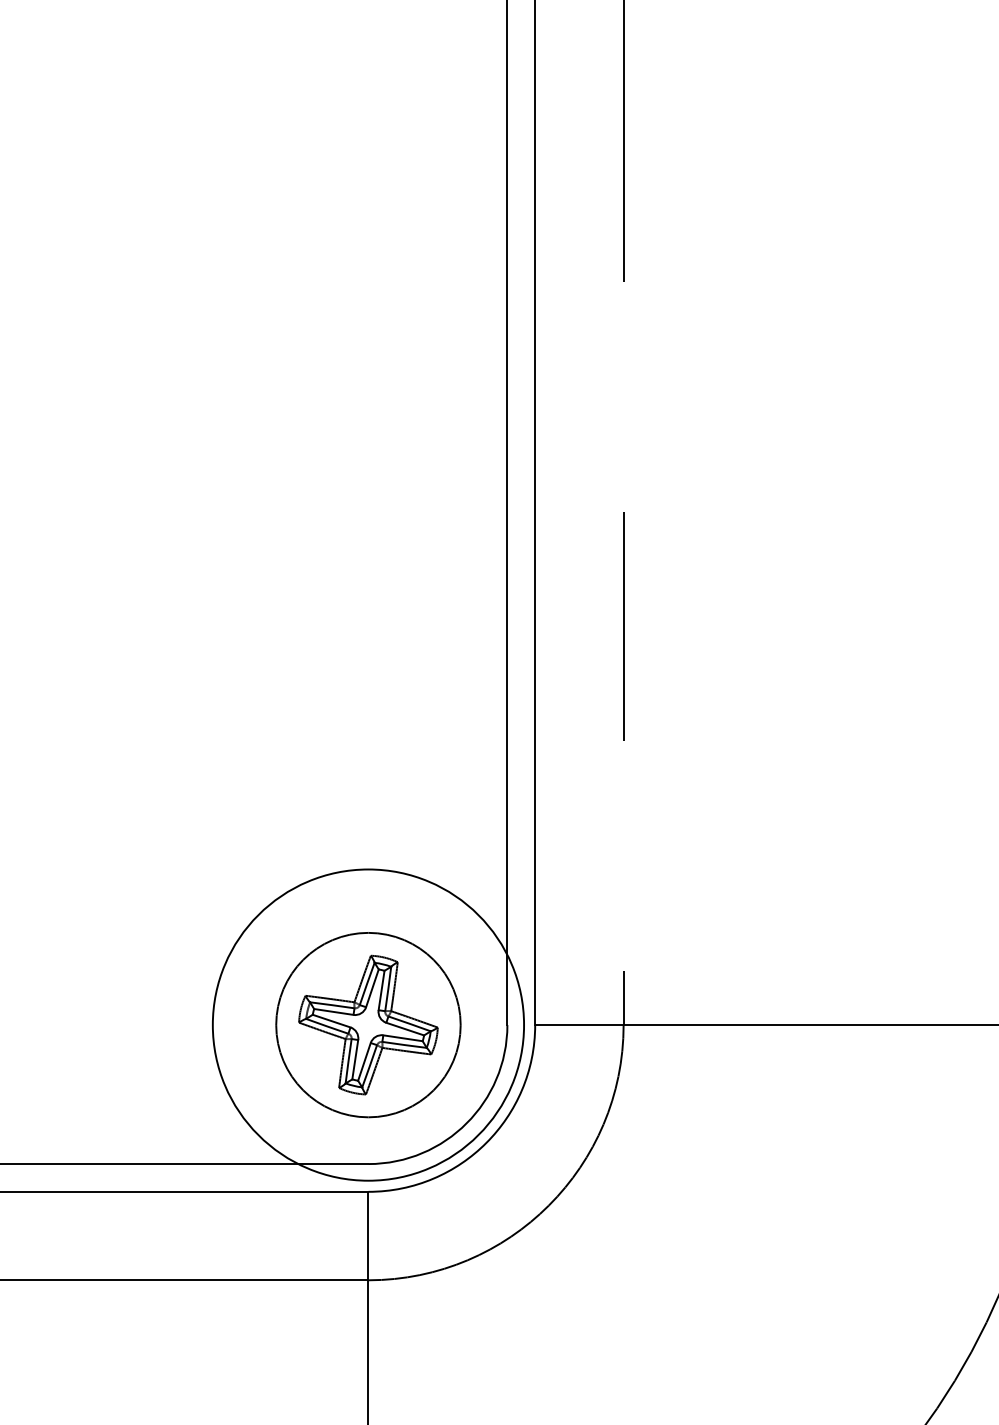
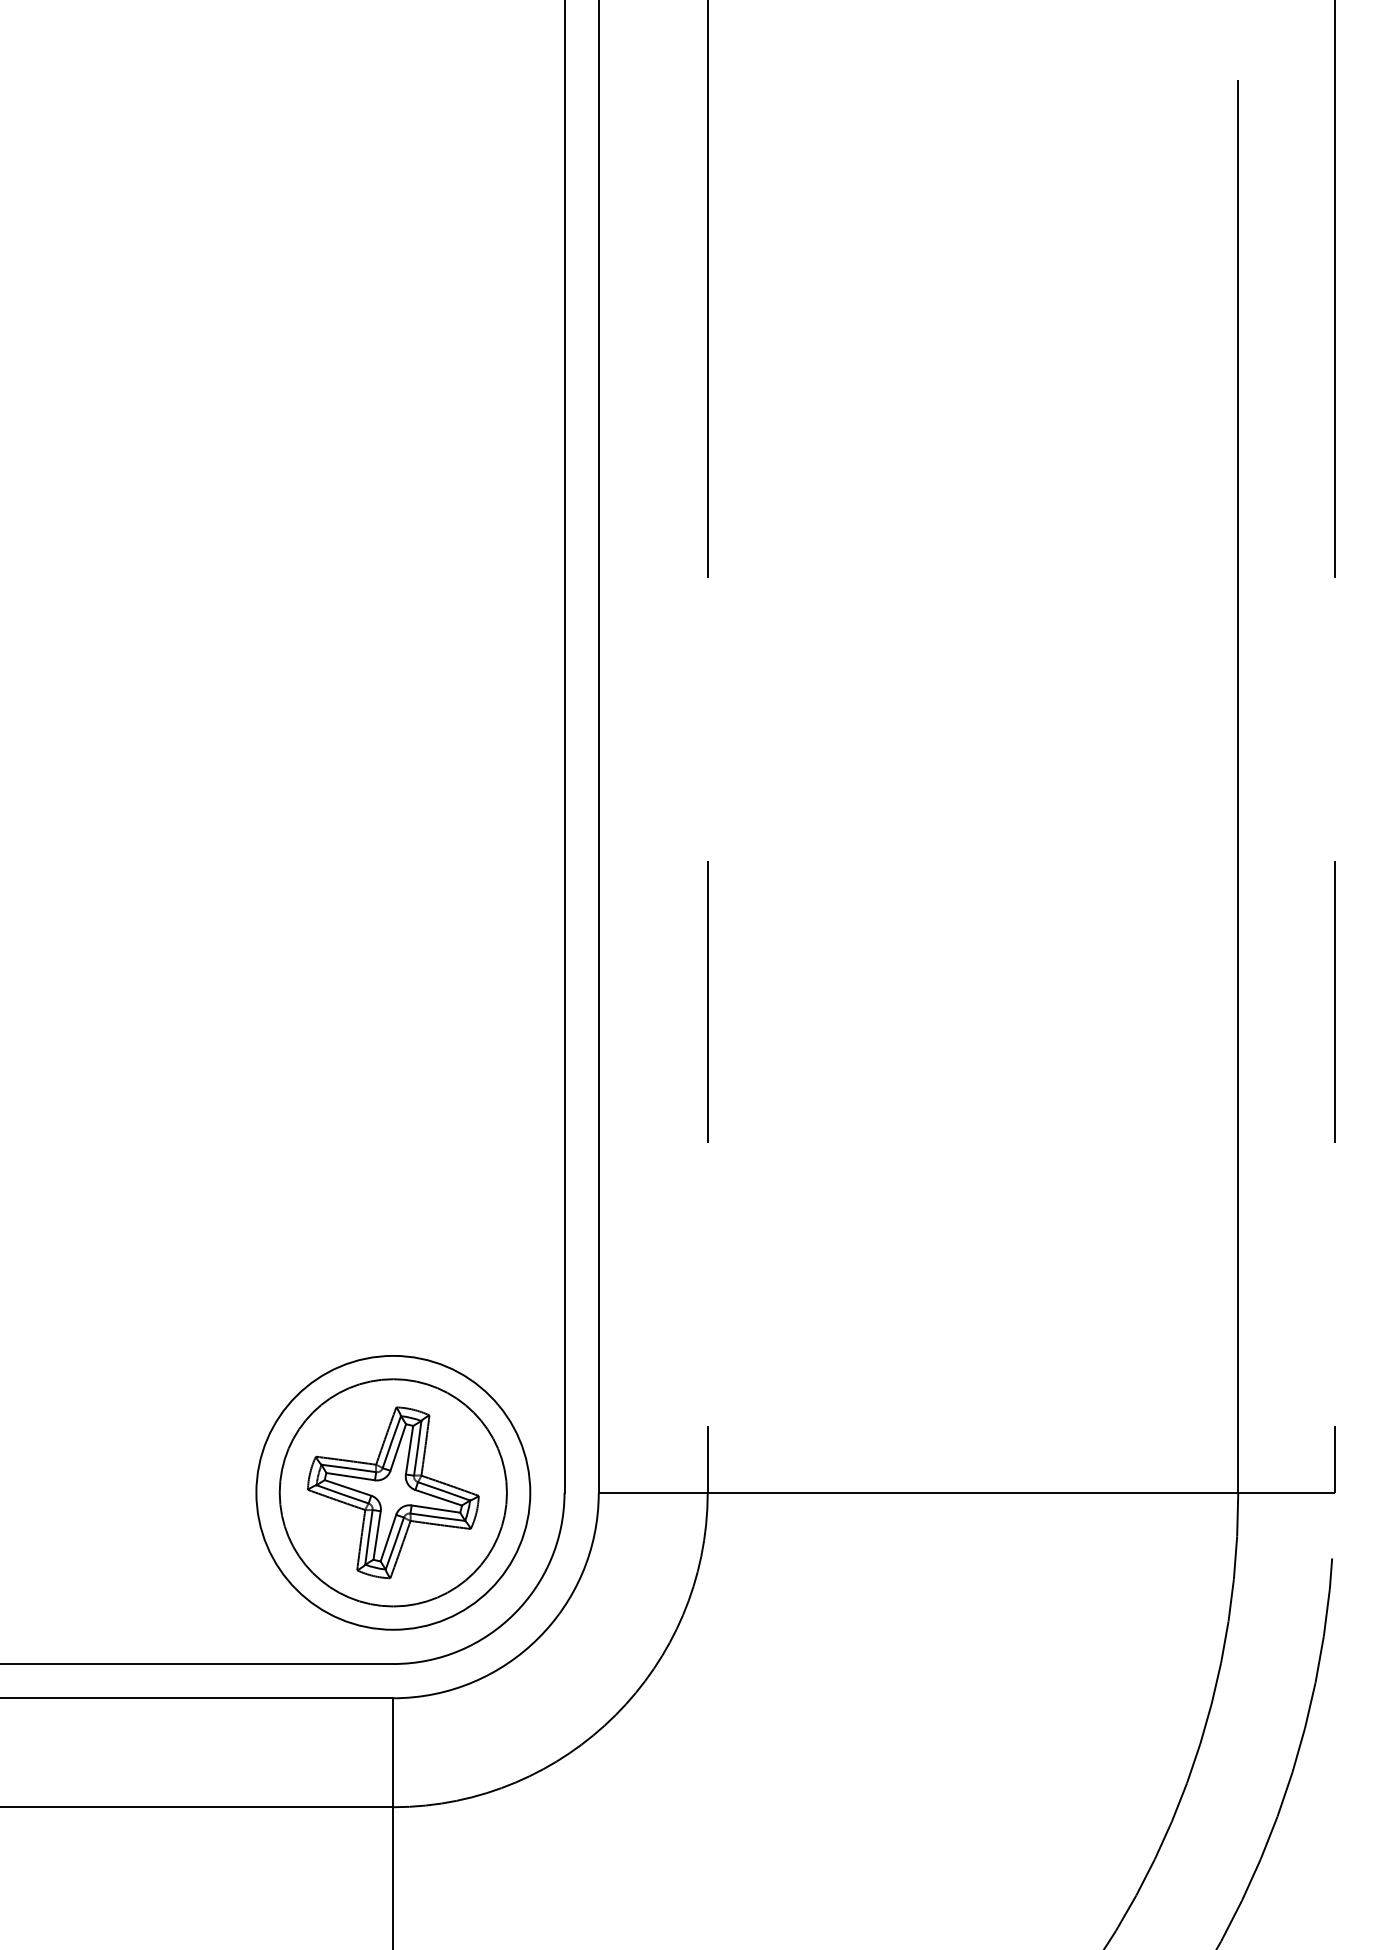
circle: (368, 1024) -> (393, 1492), size x0.71

